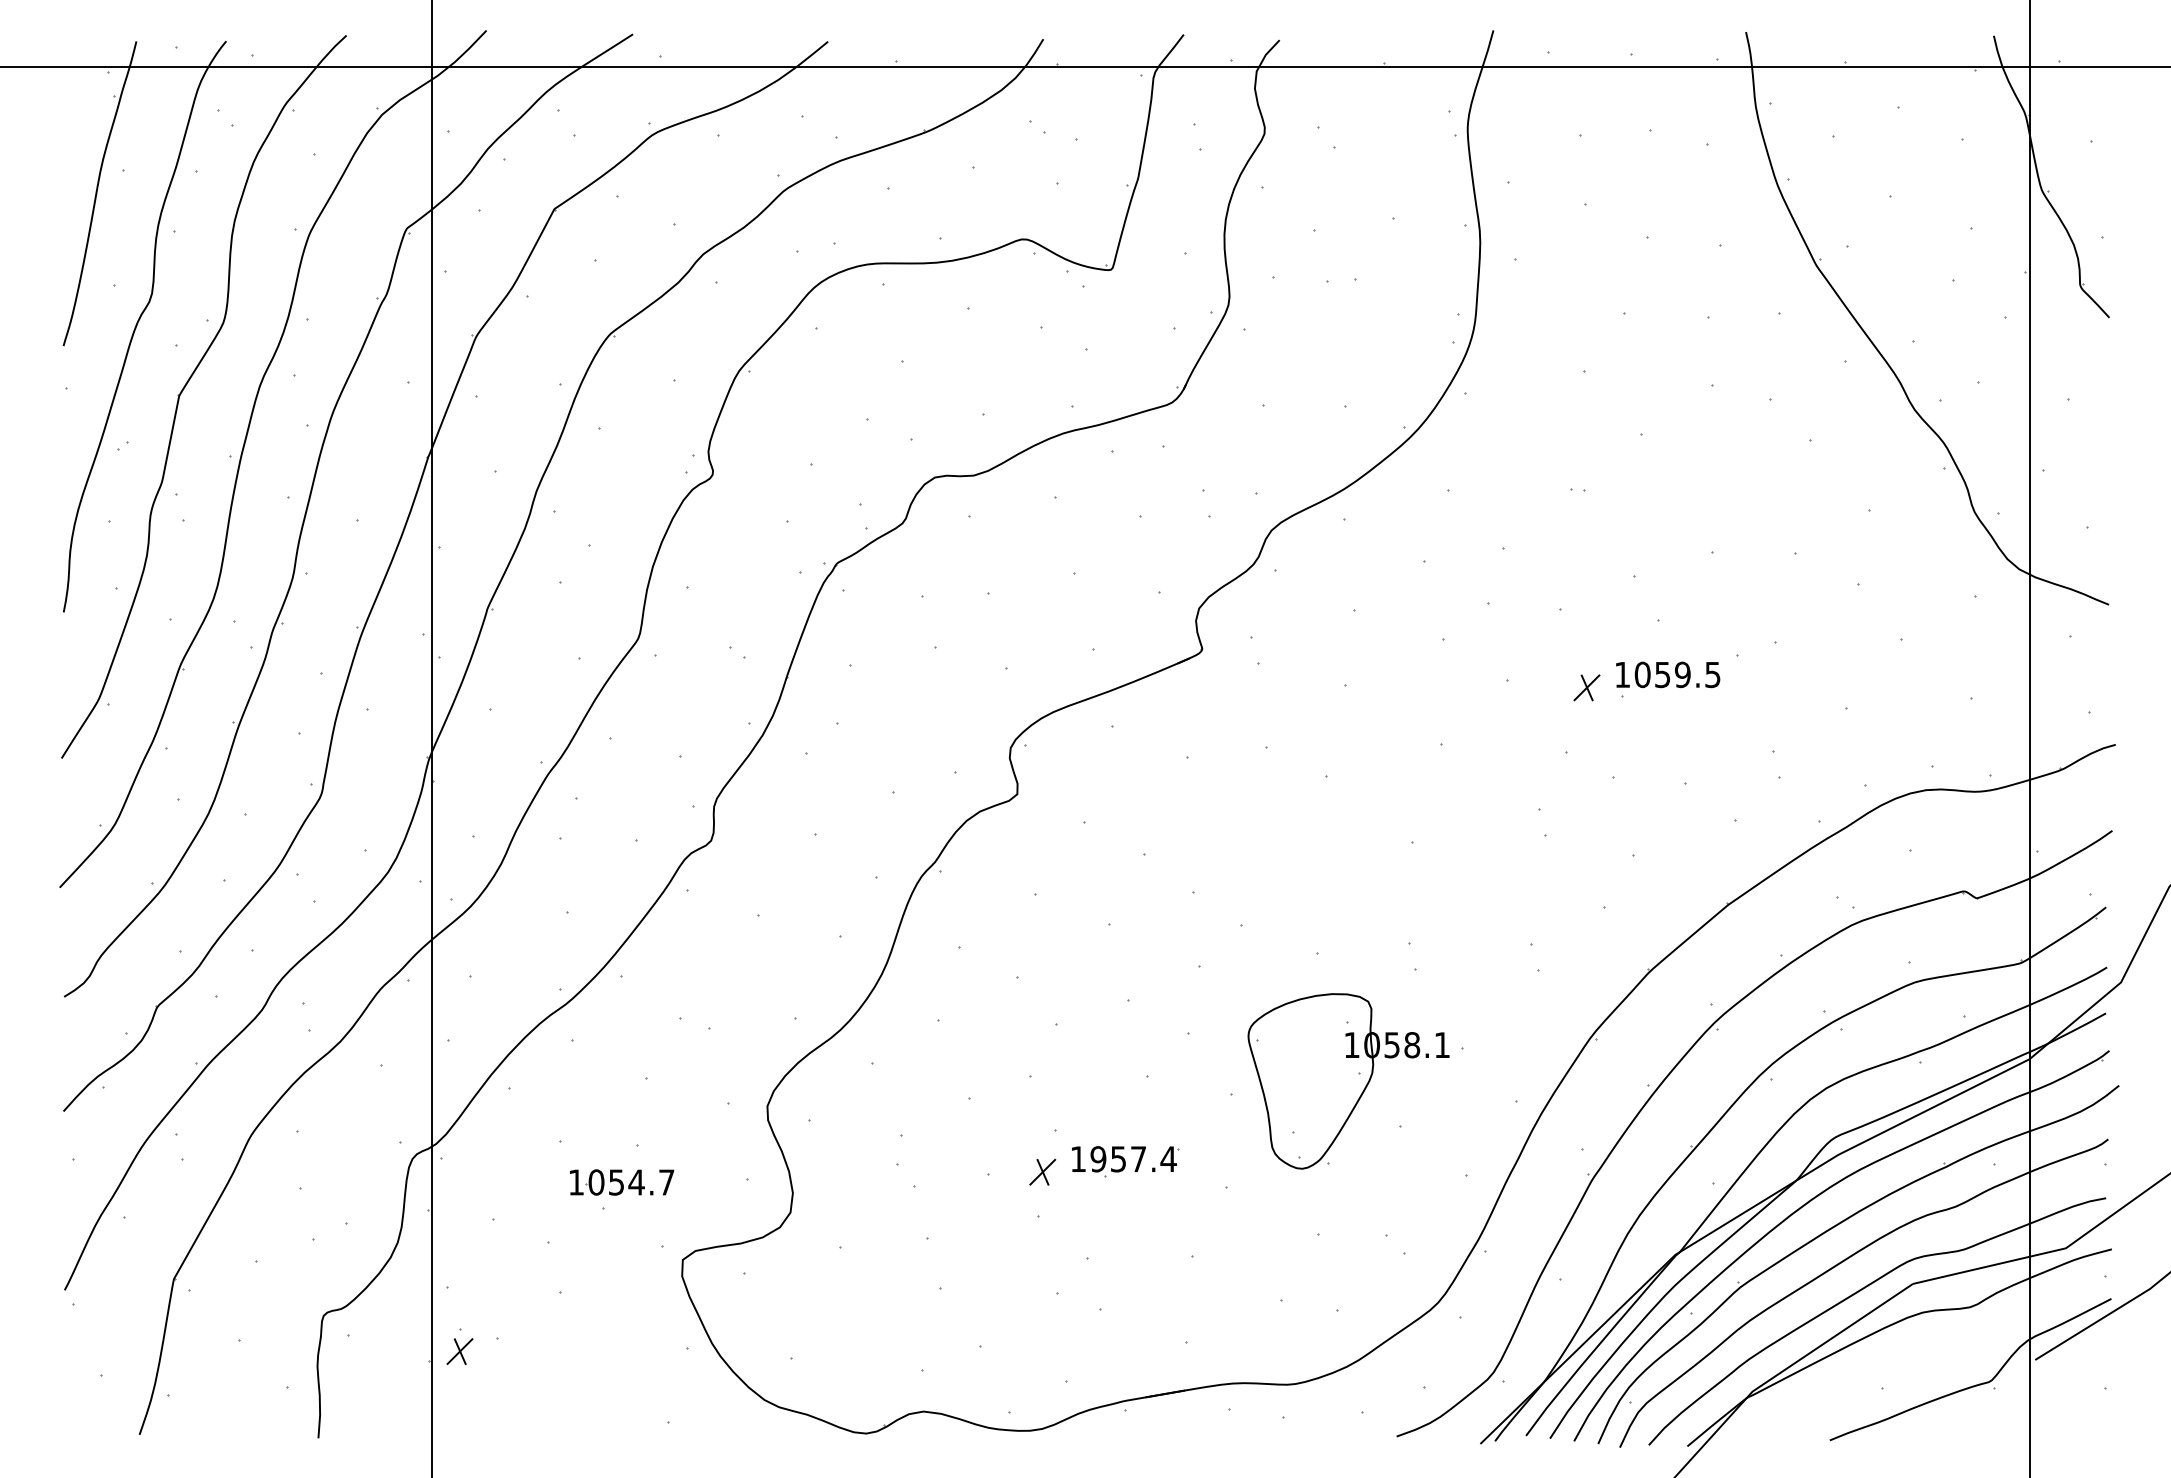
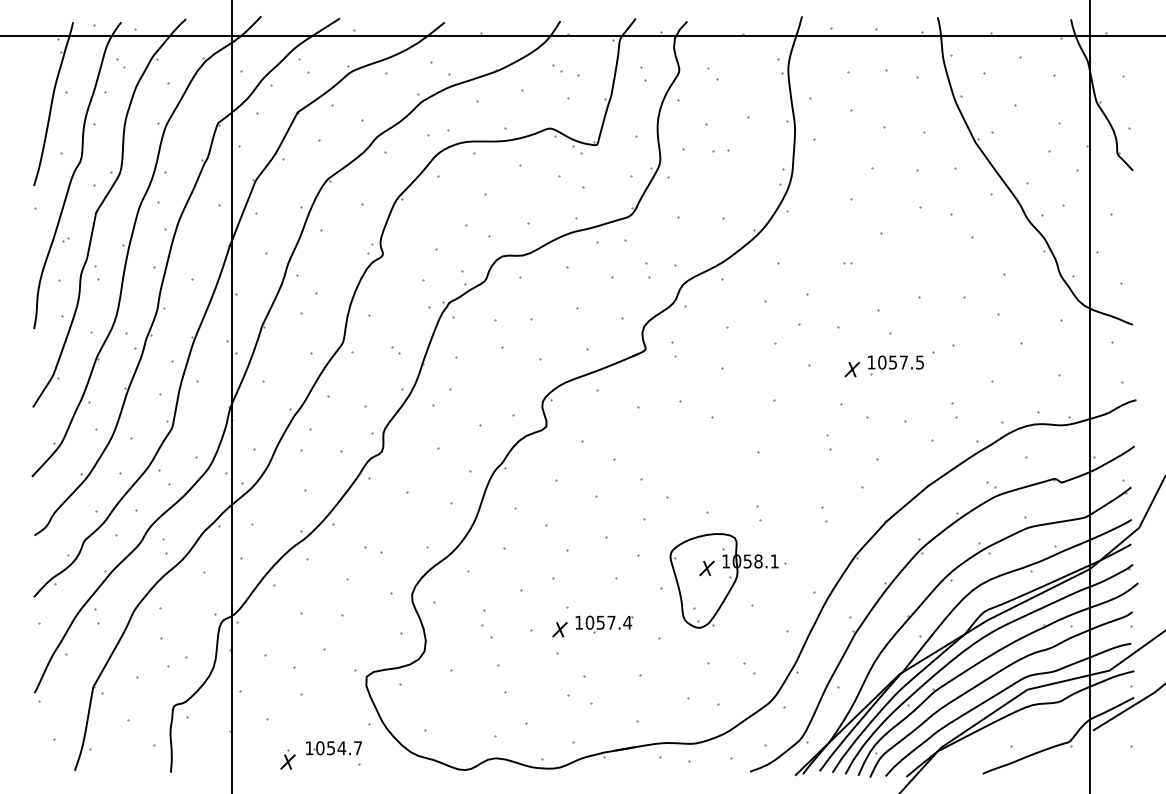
text: (1682, 674) -> (903, 362), 1059.5 -> 1057.5
part: (1315, 1058) -> (706, 568), added
text: (1097, 1158) -> (589, 622), 1957.4 -> 1057.4
part: (621, 1182) -> (333, 748), moved
part: (459, 1346) -> (287, 759), moved

